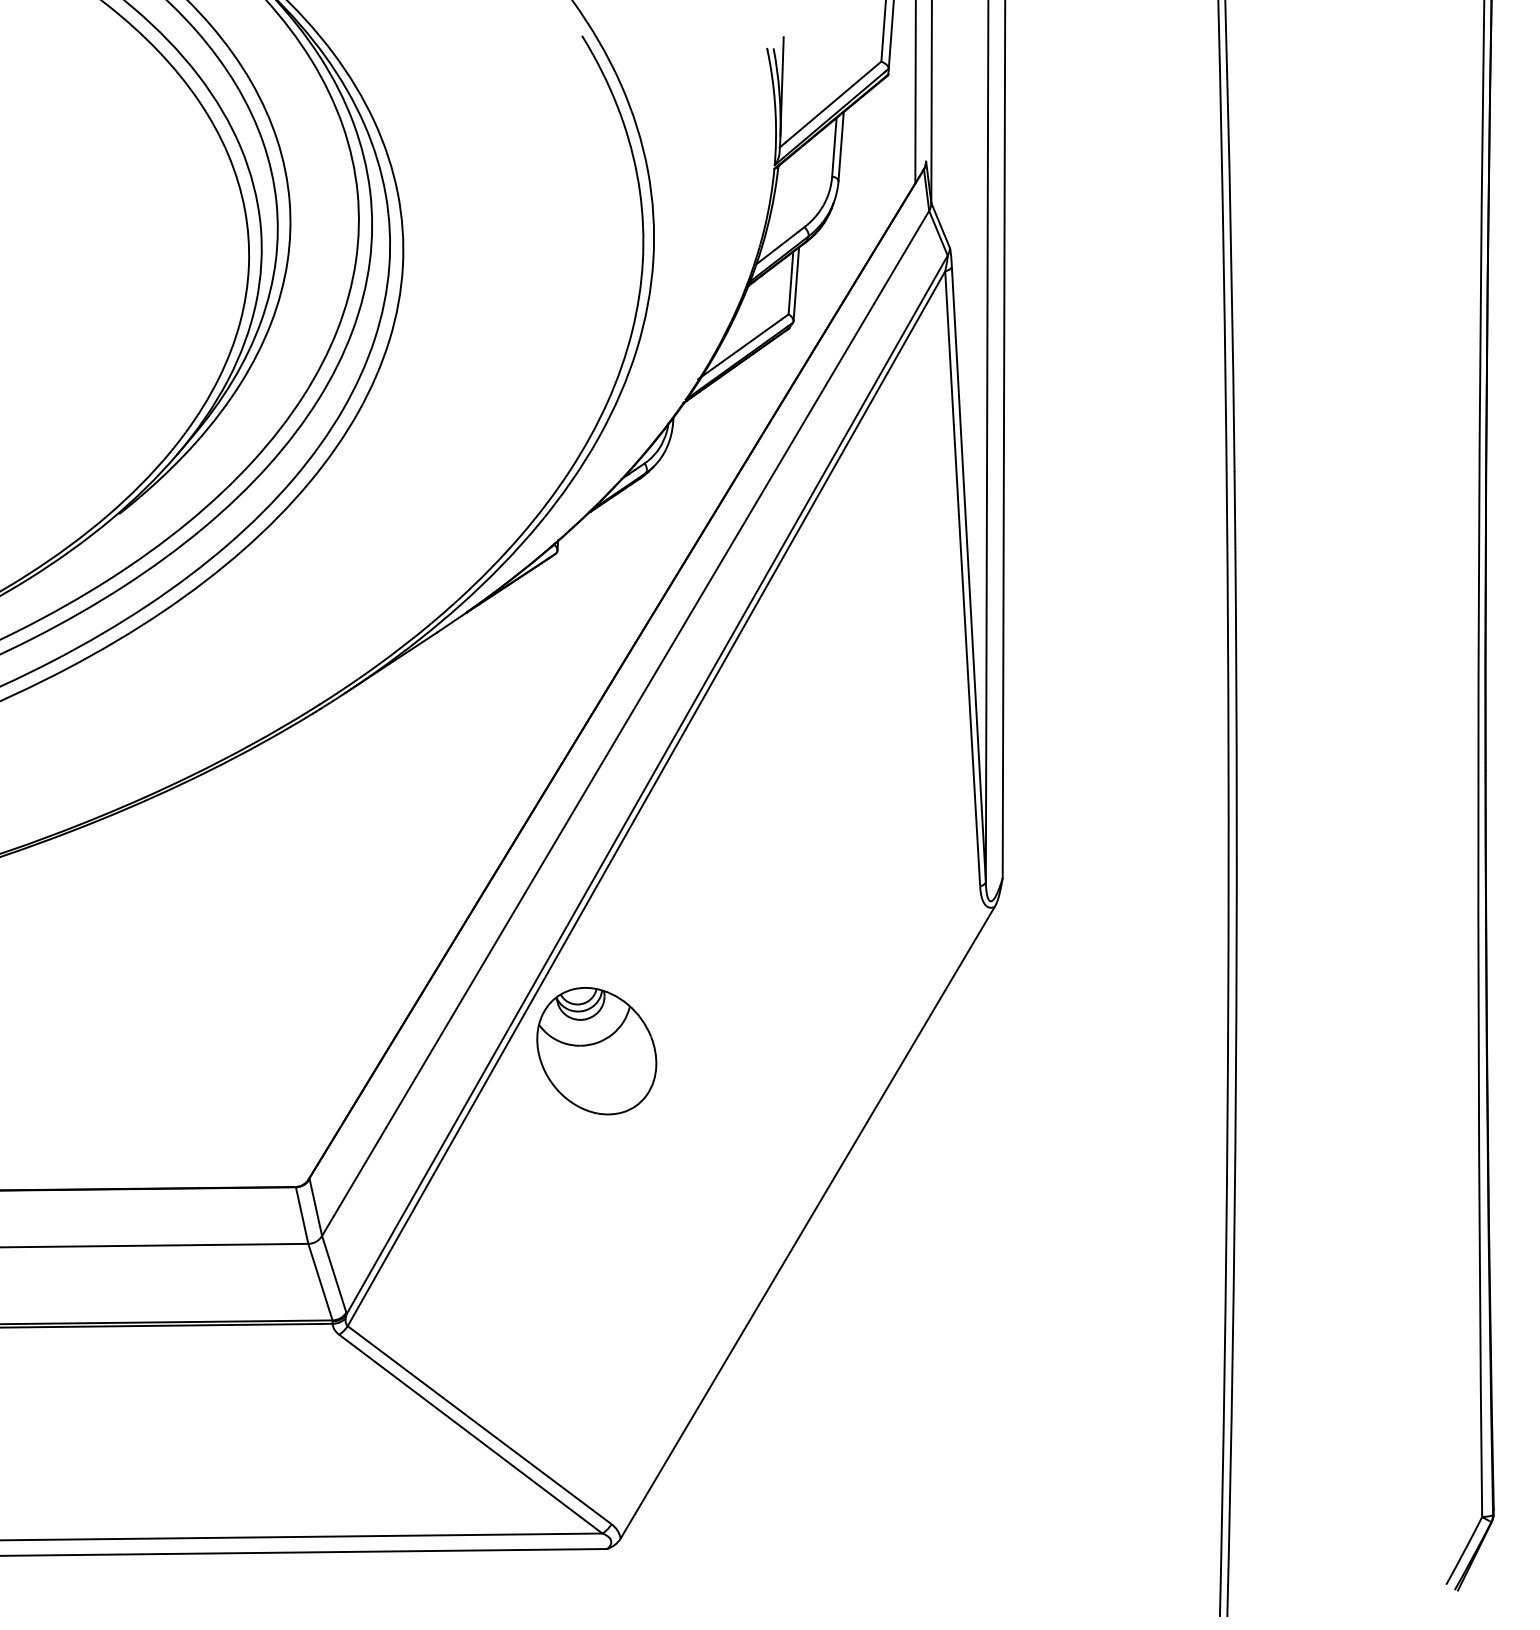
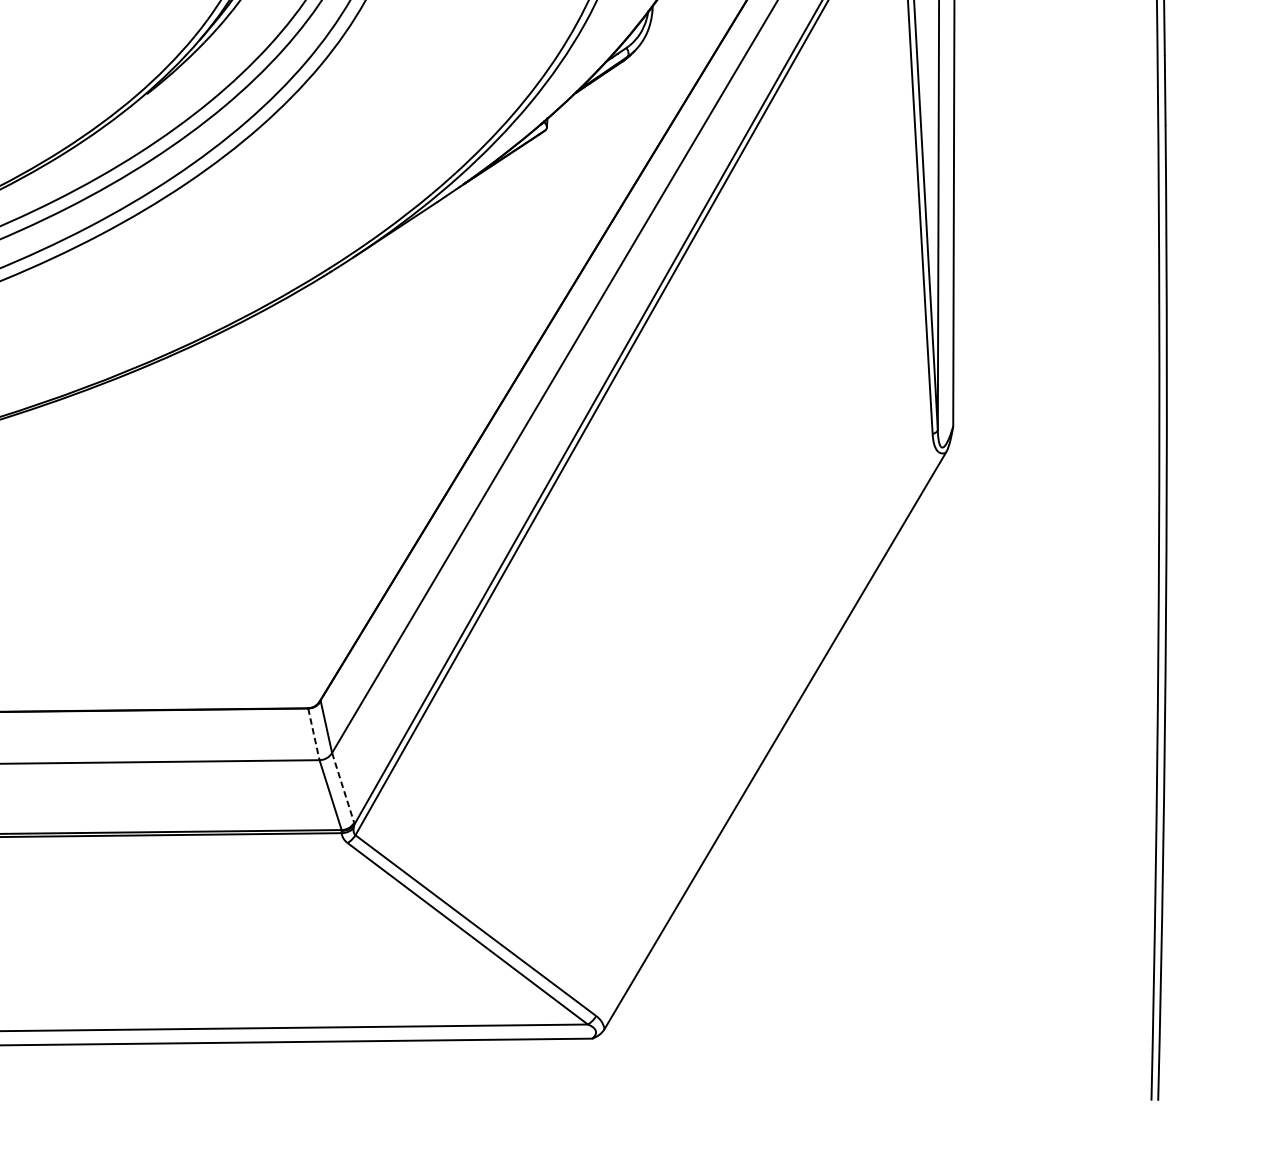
part: (596, 1051) -> (582, 584), removed
line: (302, 1215) -> (314, 734), solid -> dashed
line: (334, 1274) -> (343, 788), solid -> dashed

